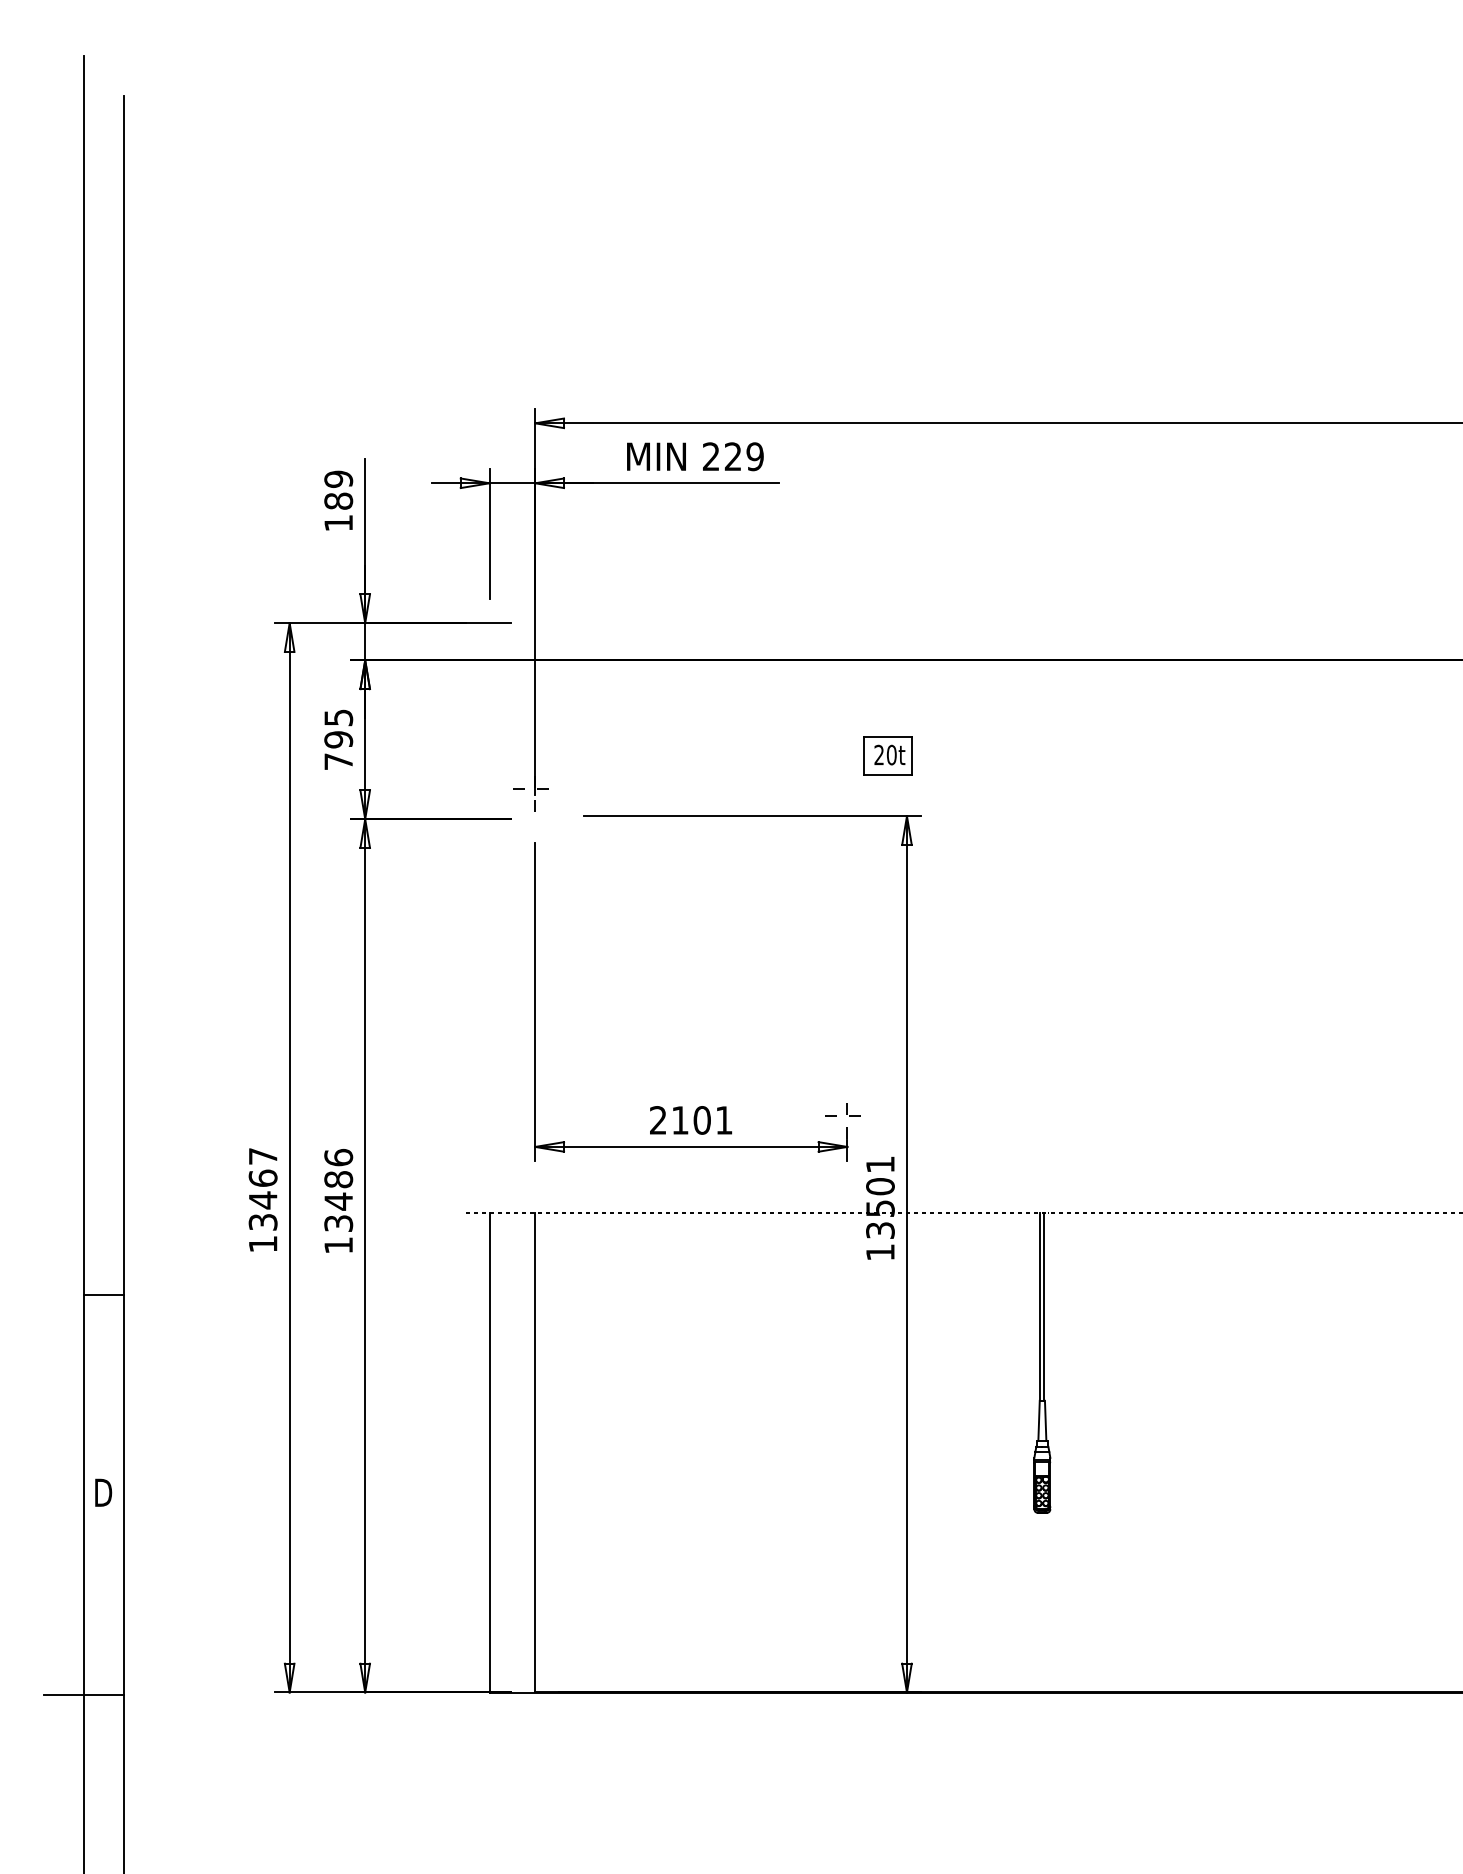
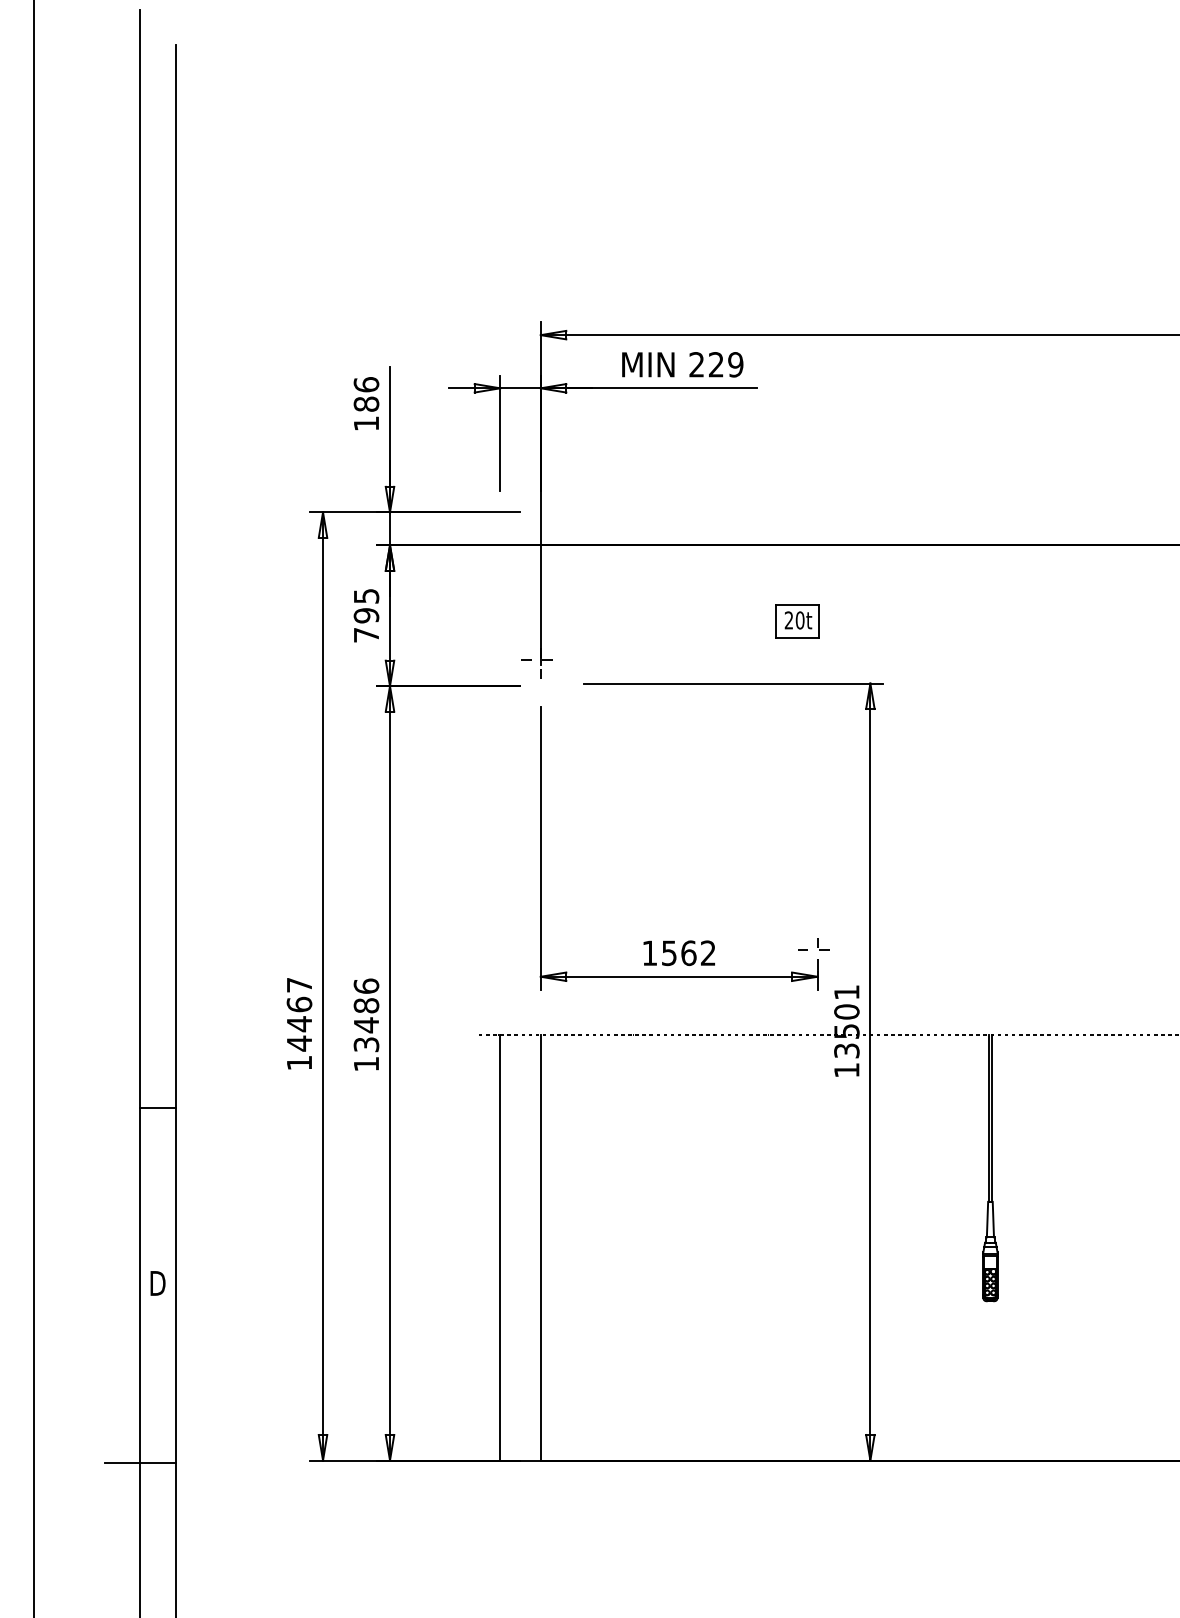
text: (338, 478) -> (366, 384), 189 -> 186
part: (887, 755) -> (796, 620), moved
text: (691, 1120) -> (679, 953), 2101 -> 1562
text: (262, 1222) -> (298, 1043), 13467 -> 14467

